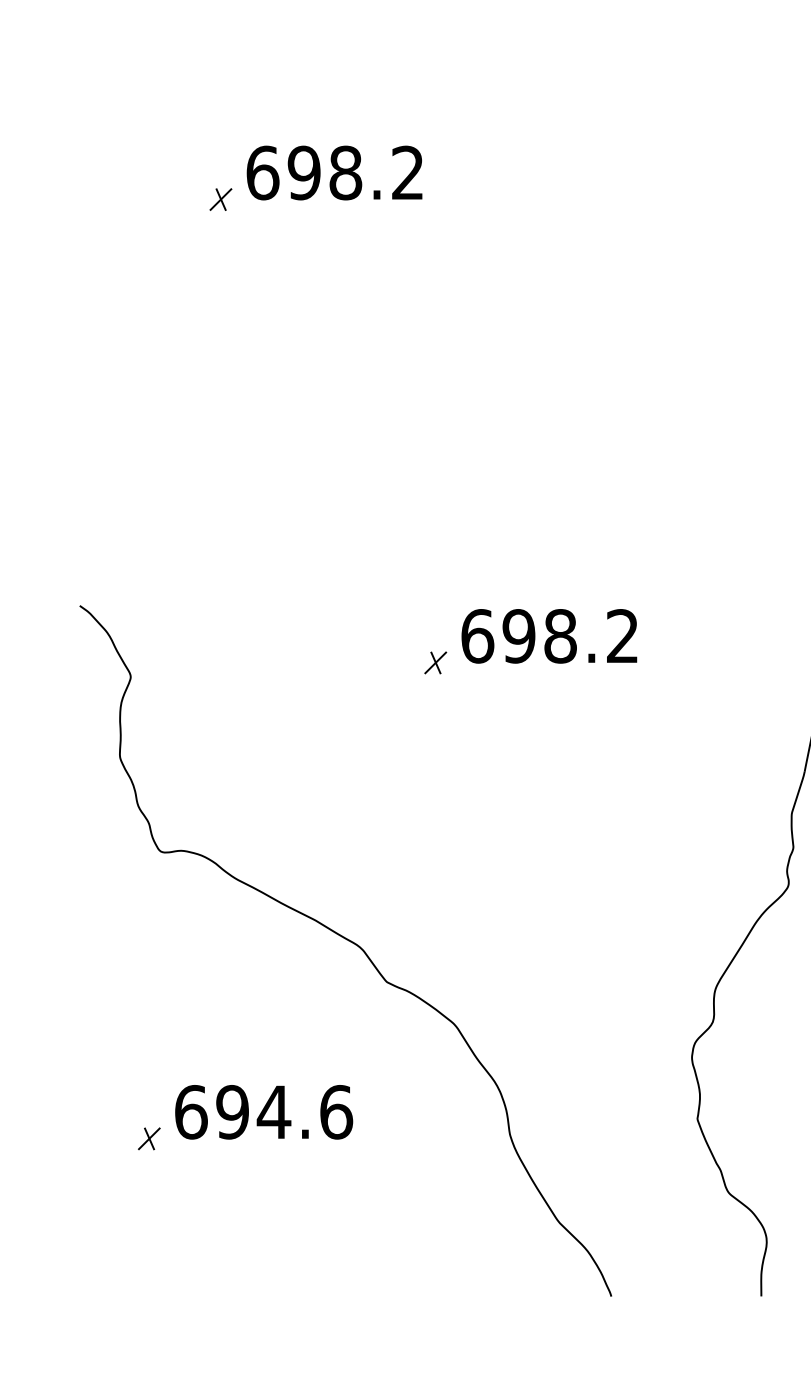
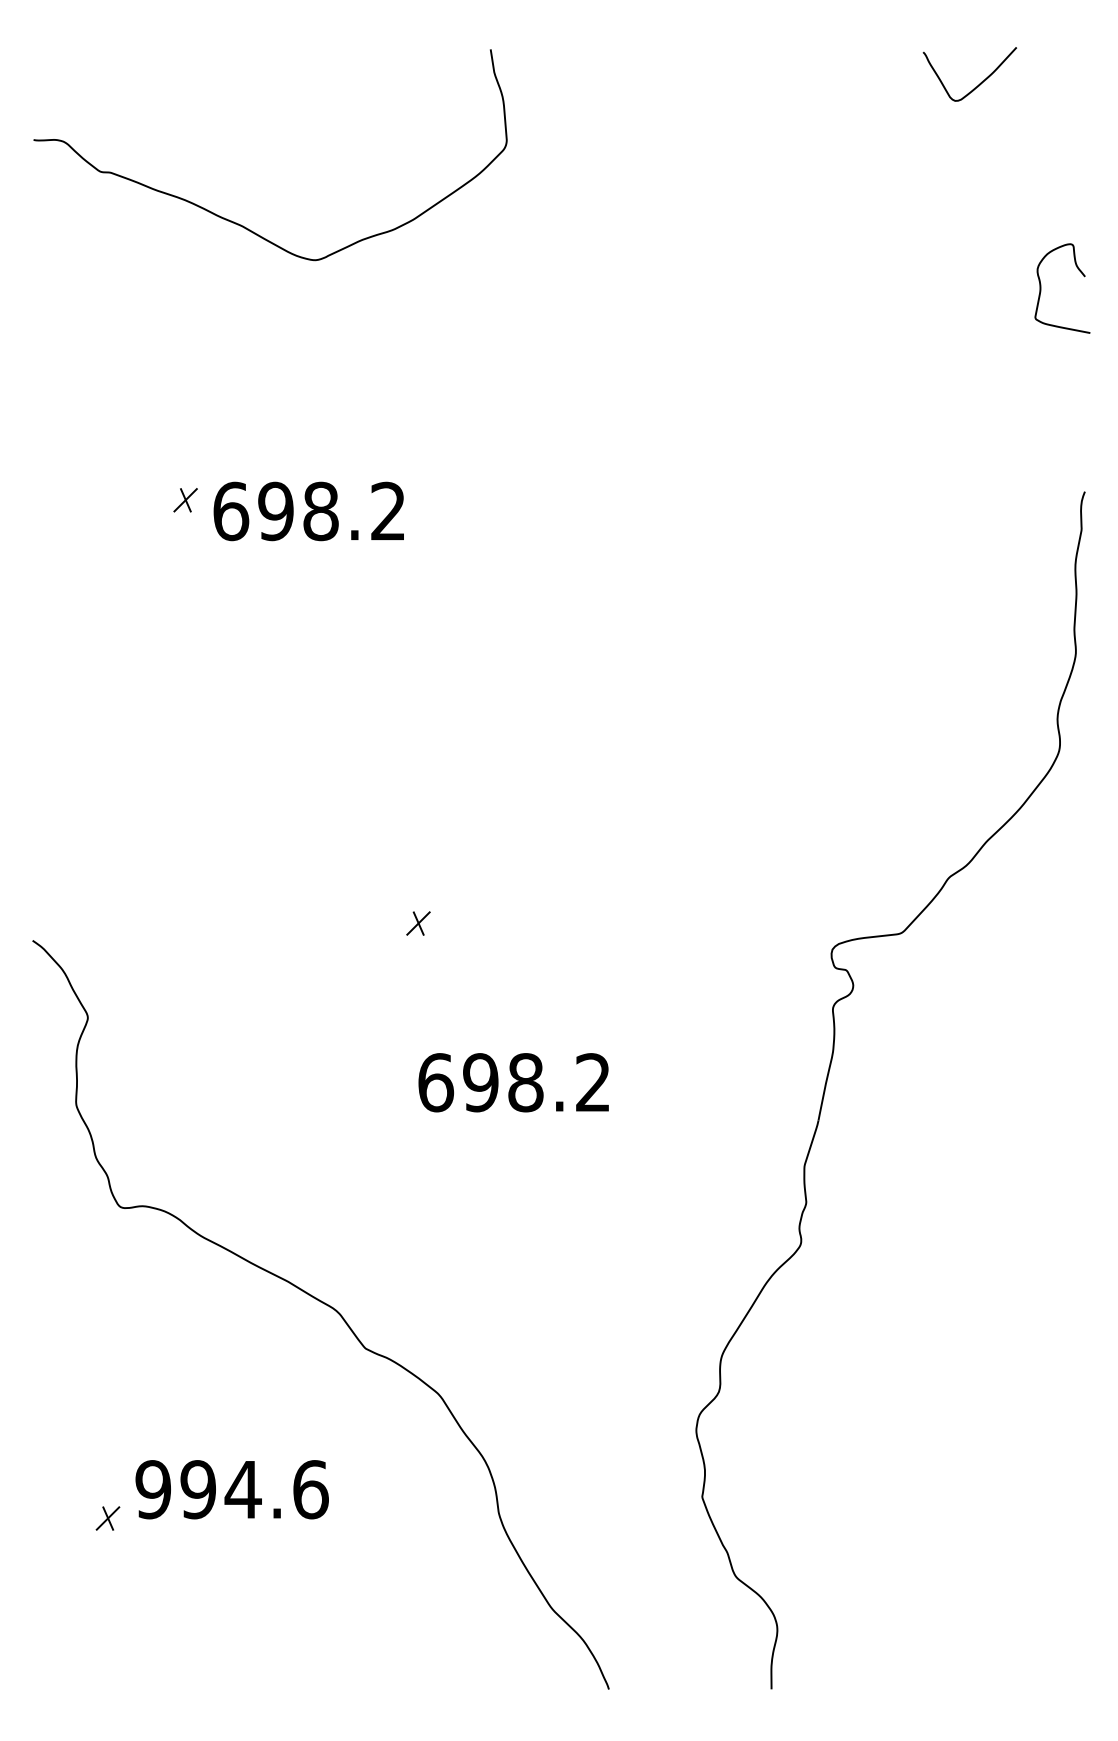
text: (334, 173) -> (308, 511), moved
text: (549, 636) -> (513, 1082), moved
part: (435, 662) -> (418, 923), moved
text: (191, 1112) -> (153, 1489), 694.6 -> 994.6

